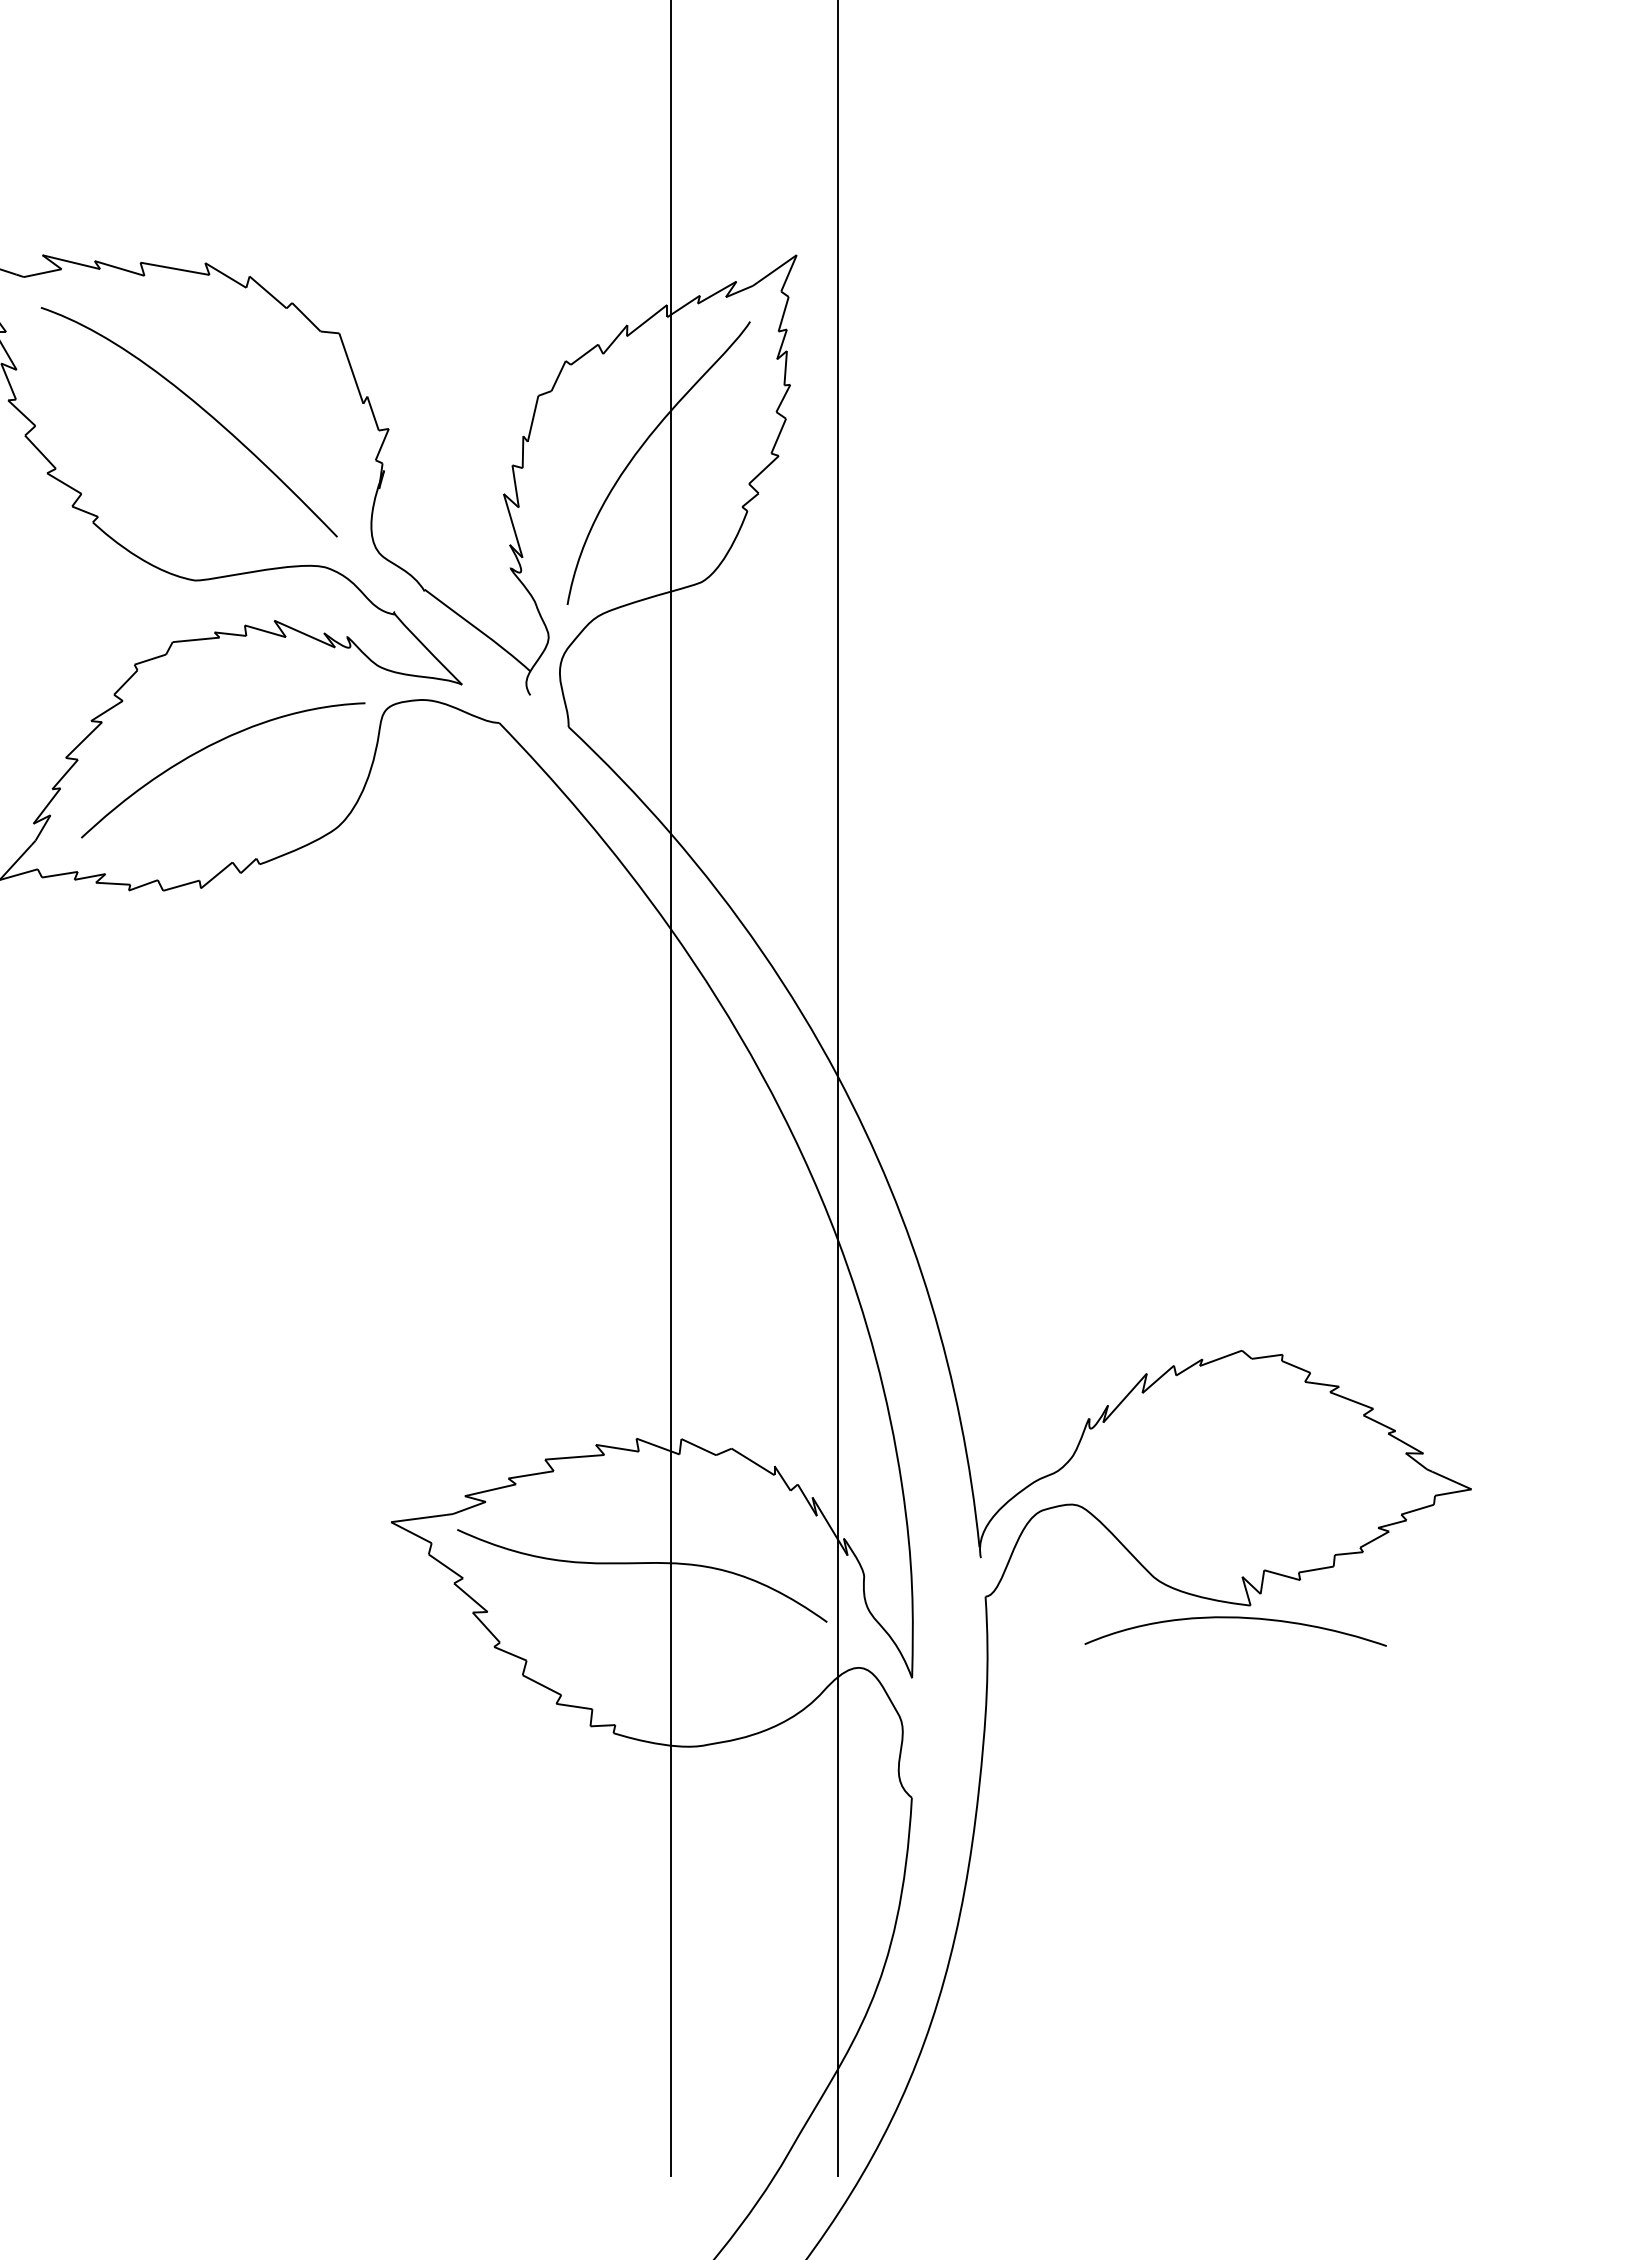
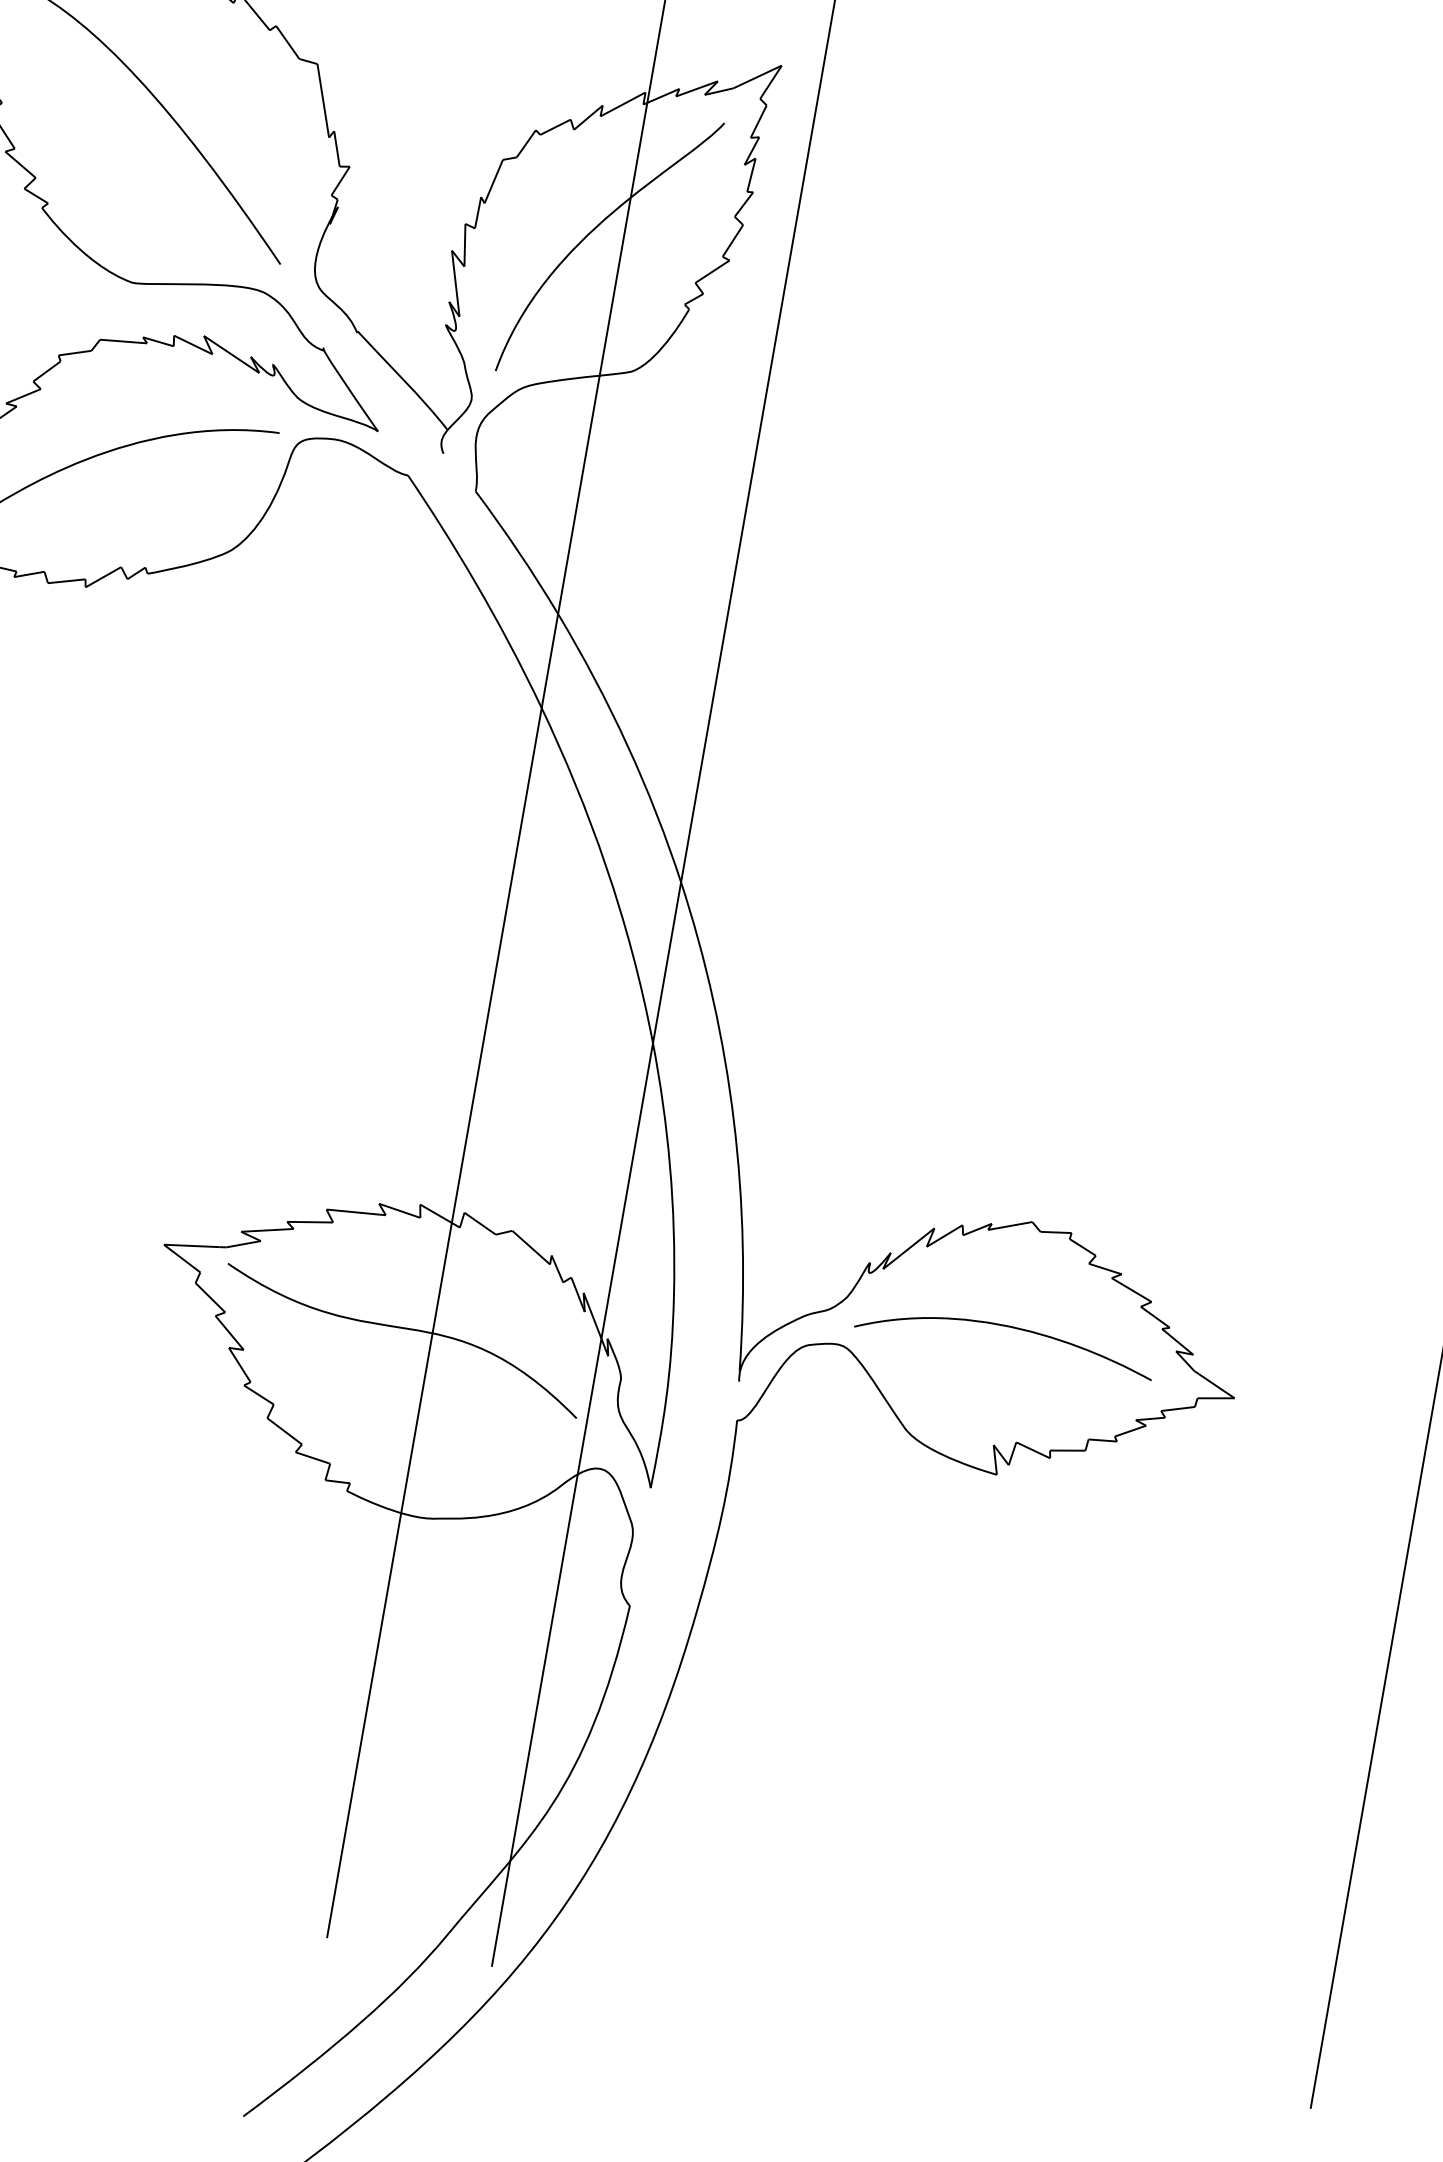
curve: (1235, 1618) -> (1007, 1327), moved

